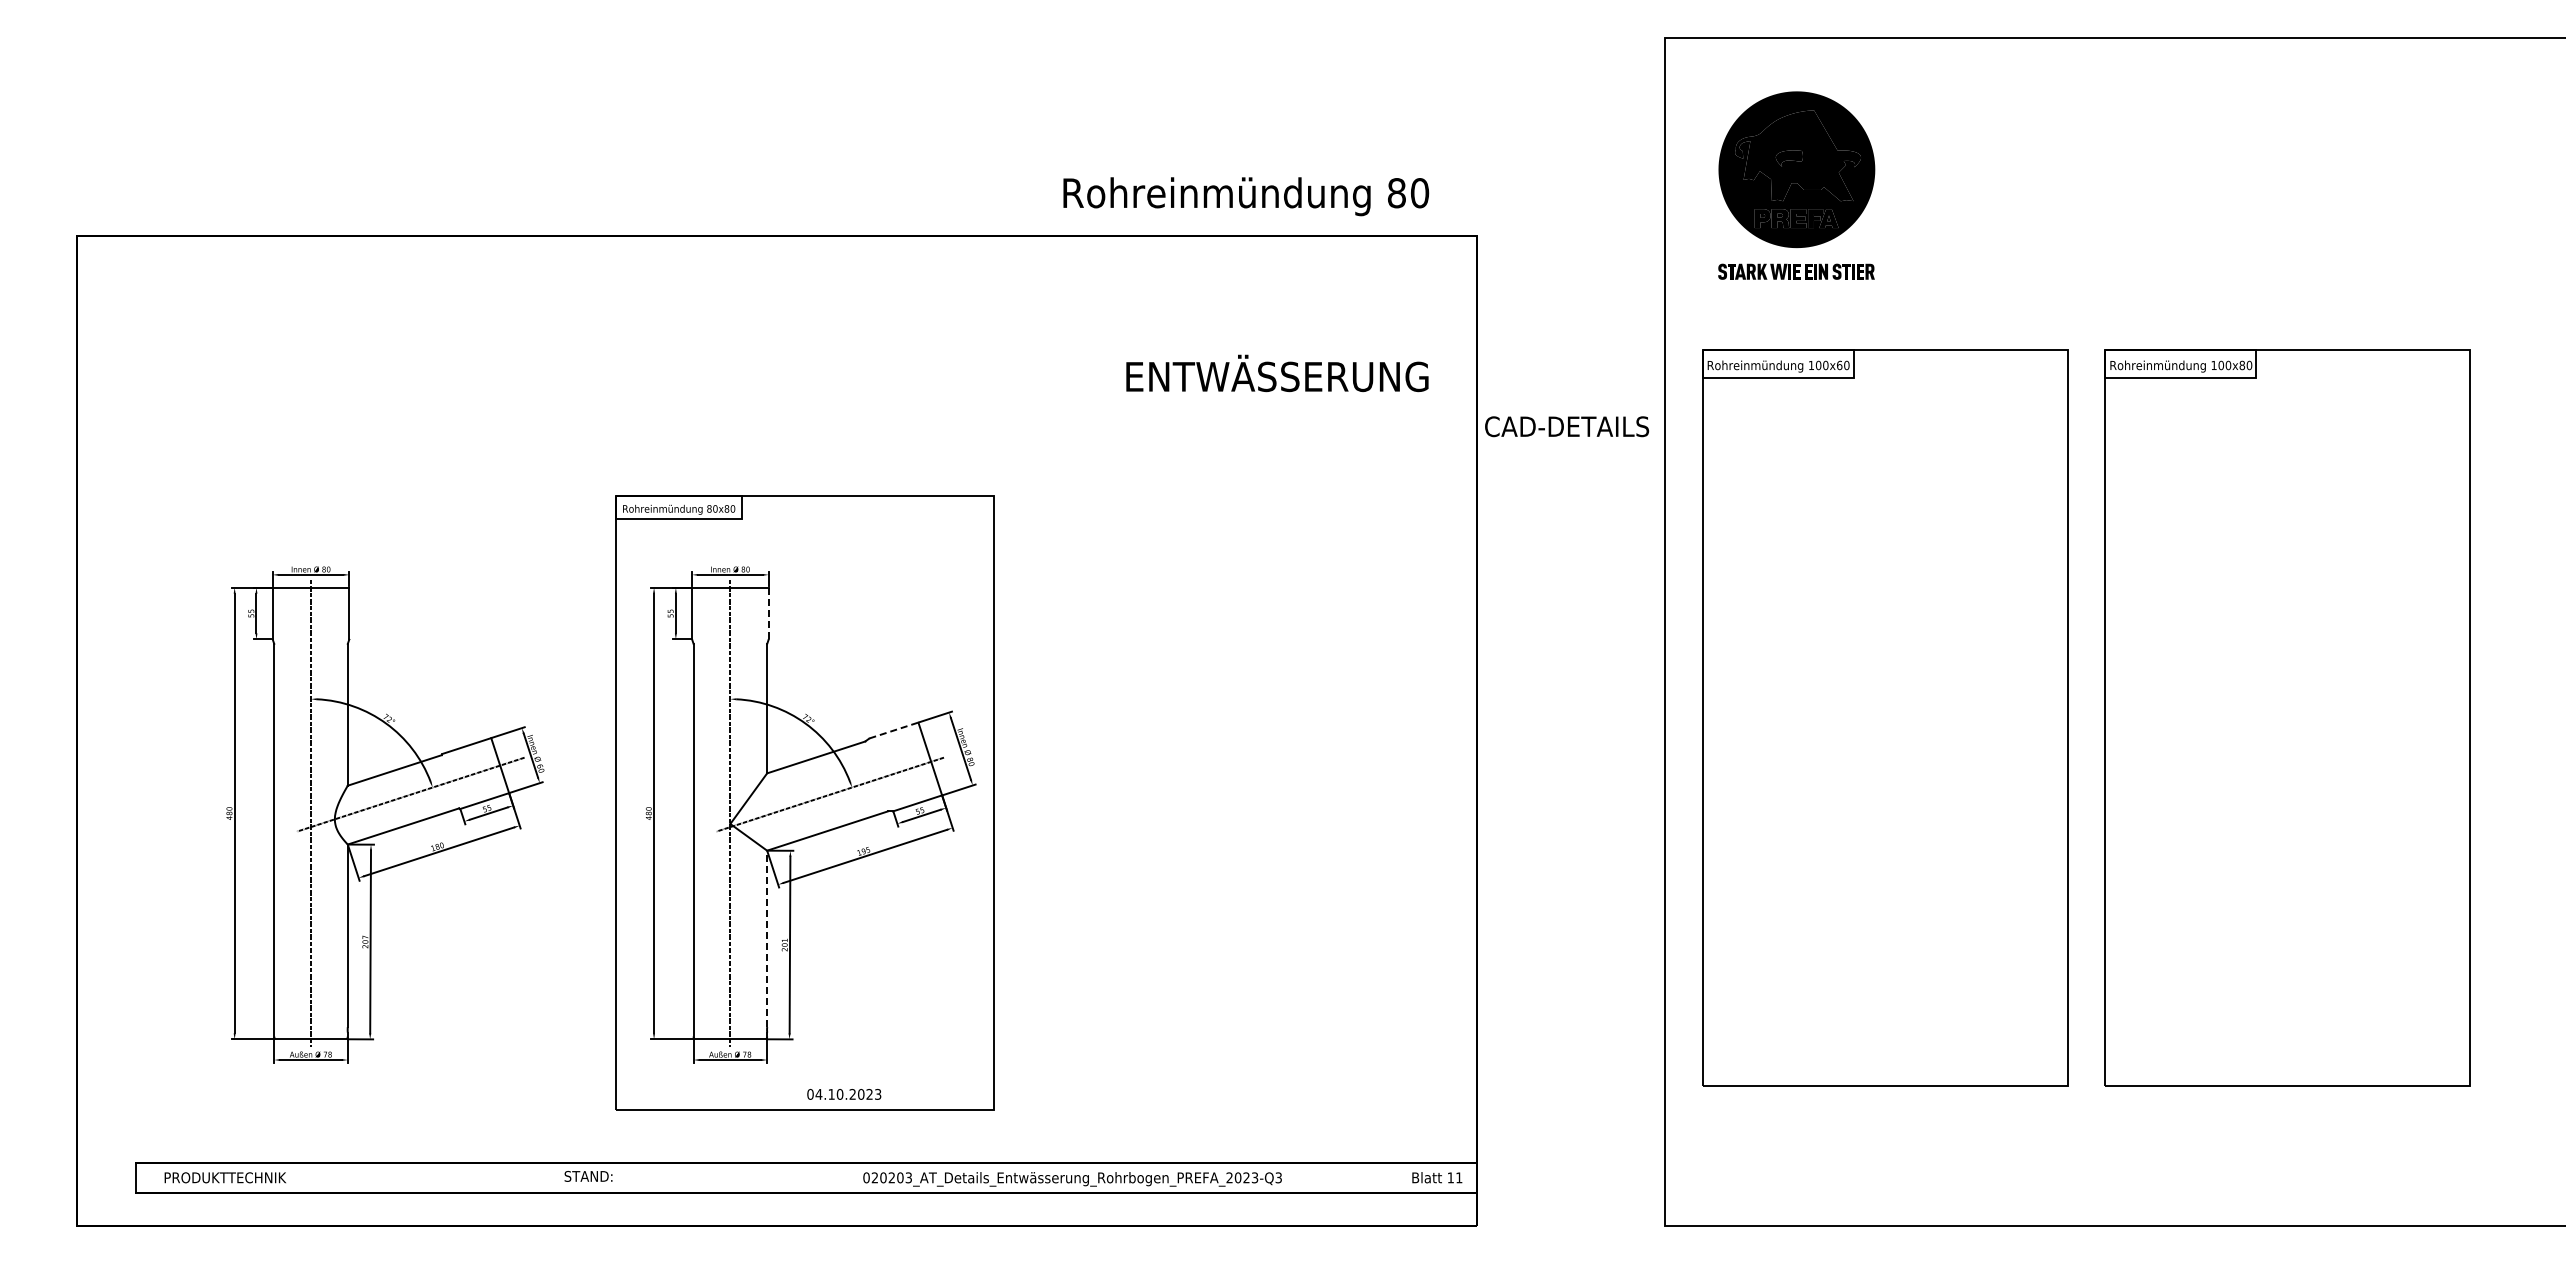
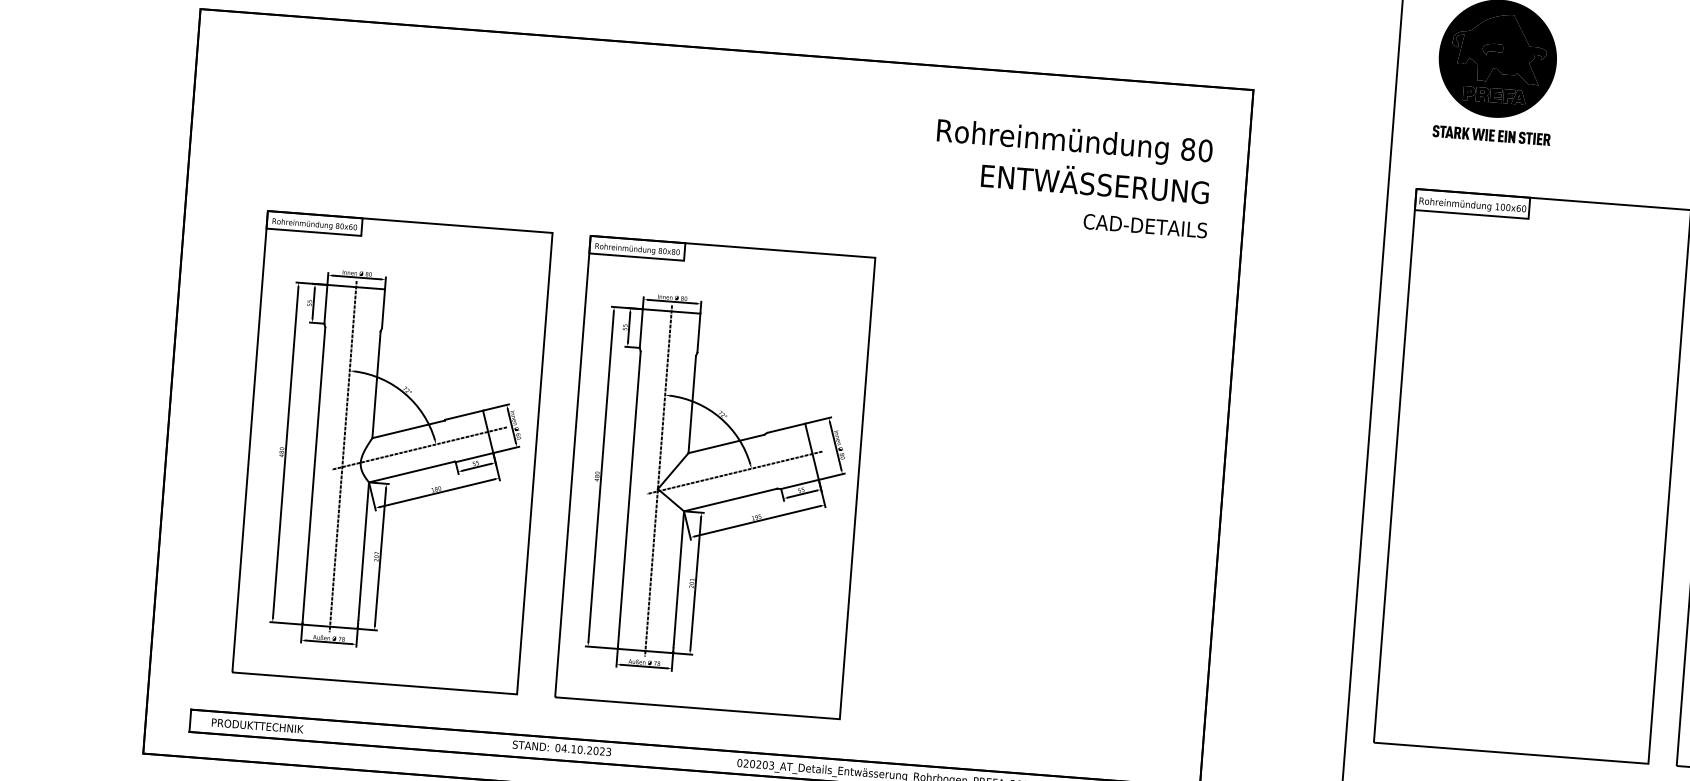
text: (1246, 196) -> (1075, 143), moved
text: (1567, 426) -> (1145, 225), moved
line: (768, 613) -> (698, 333), dashed -> solid
line: (893, 730) -> (786, 428), dashed -> solid
part: (375, 802) -> (392, 452), added
line: (767, 938) -> (679, 577), dashed -> solid
text: (844, 1094) -> (583, 750), moved

